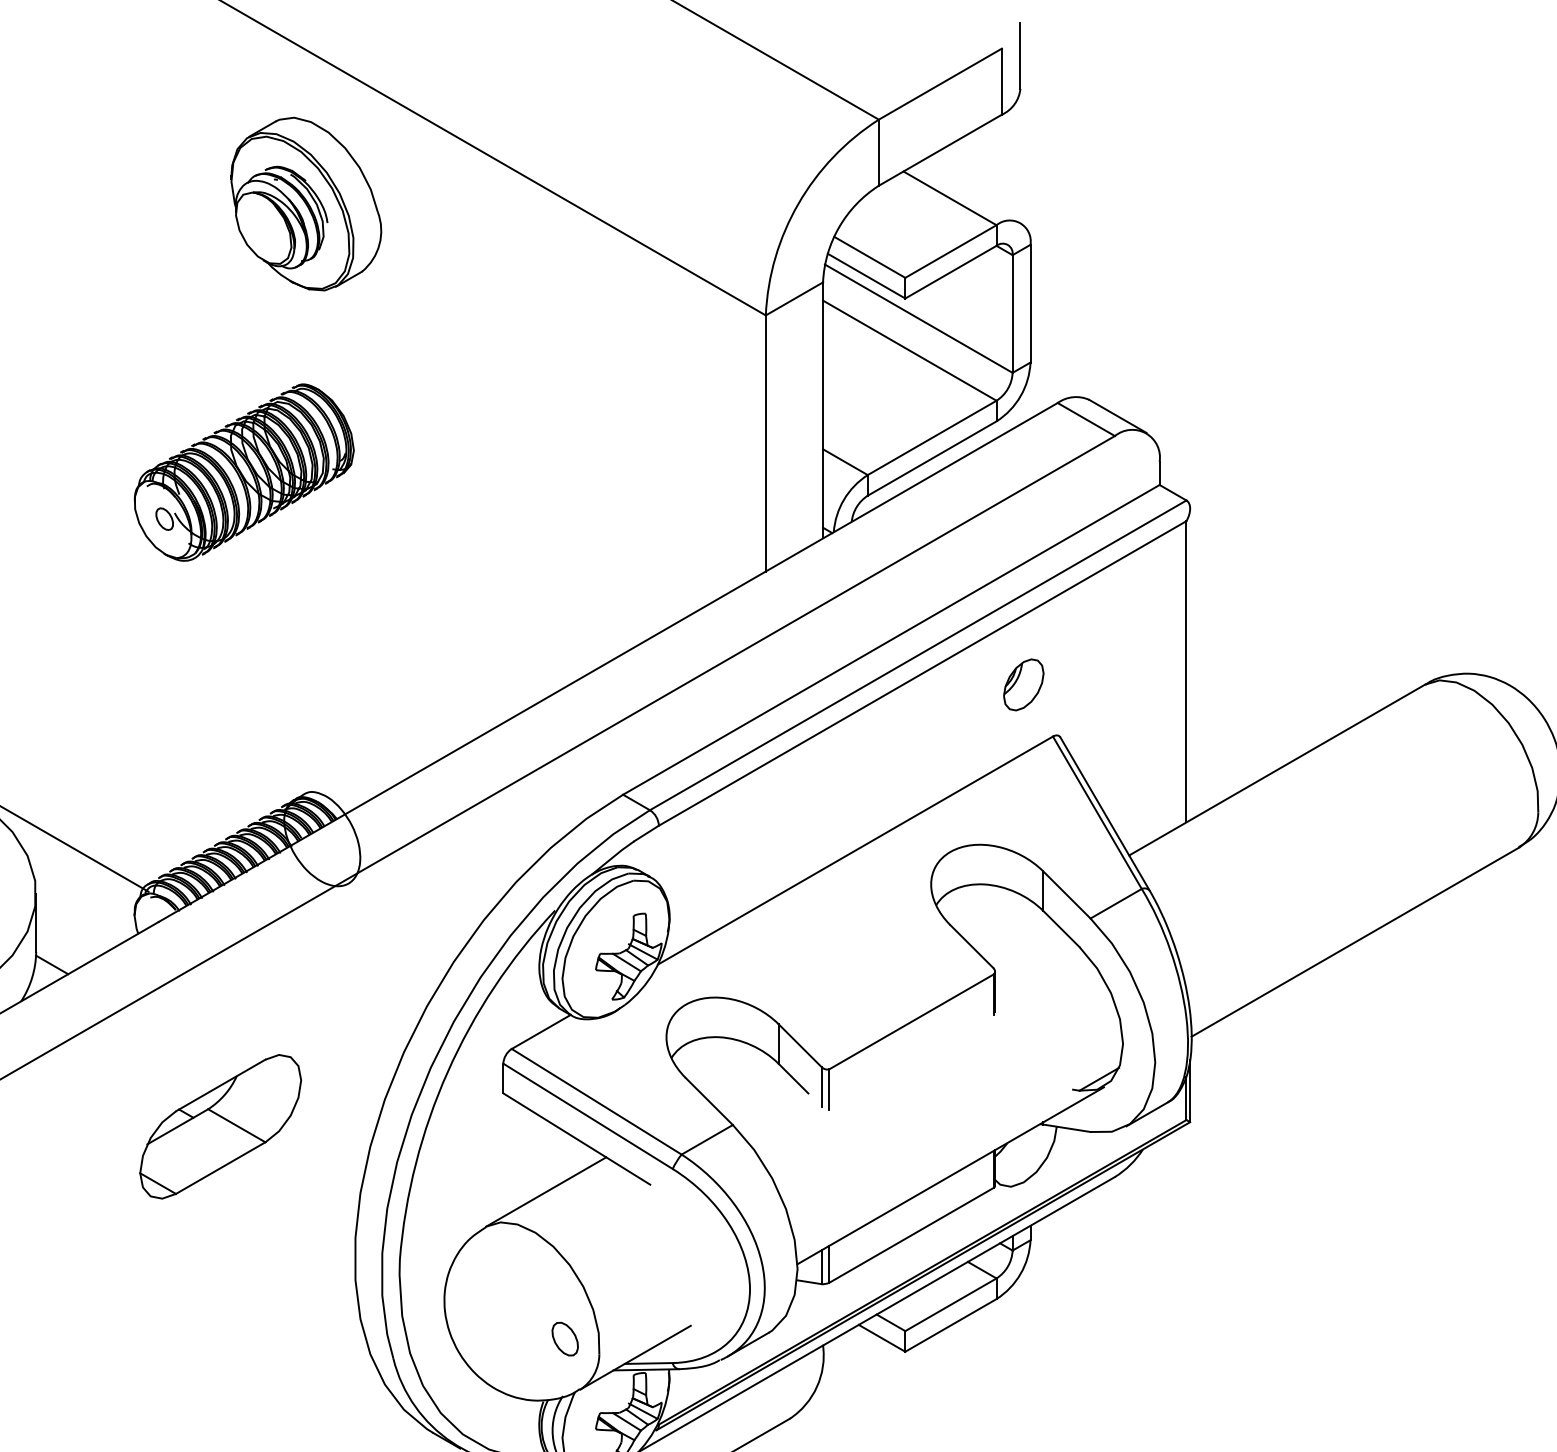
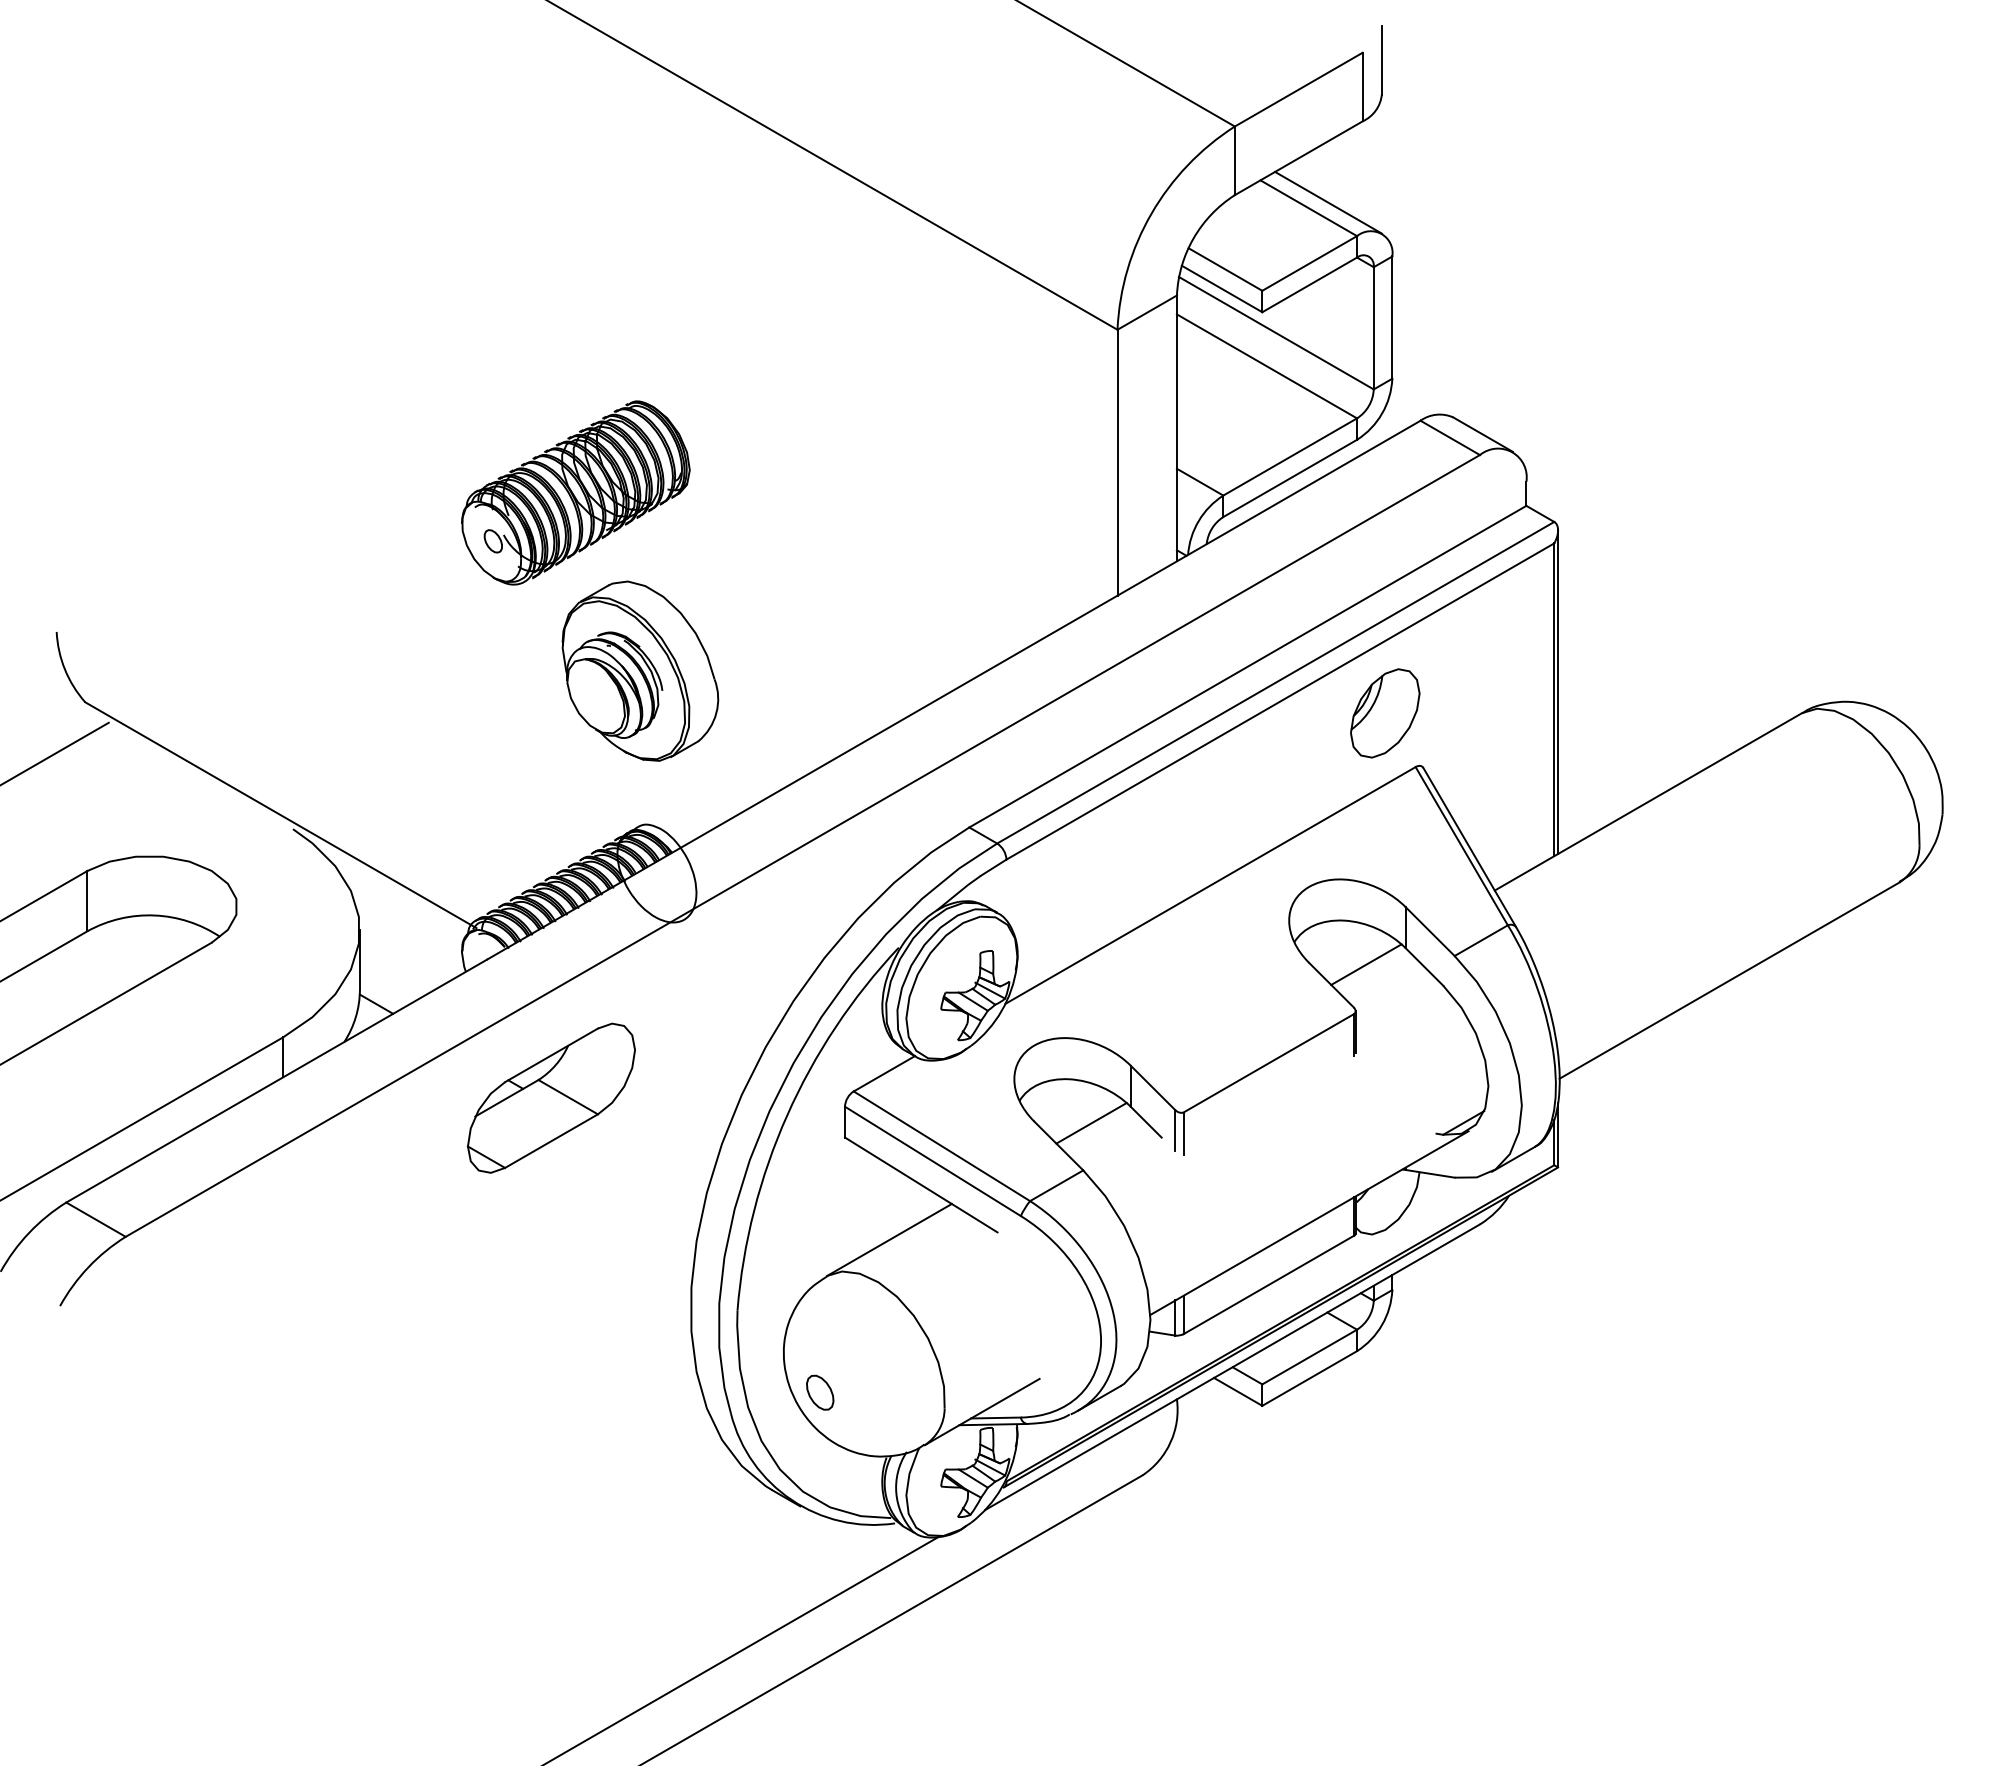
line: (969, 192) -> (1328, 202), added
part: (306, 203) -> (640, 670), moved
line: (1190, 663) -> (1558, 691), added
part: (1023, 684) -> (1385, 713), size x1.67
line: (1005, 926) -> (1366, 964), added
line: (740, 1079) -> (1091, 1123), added
part: (219, 1126) -> (550, 1097), moved
part: (565, 1338) -> (820, 1392), moved

